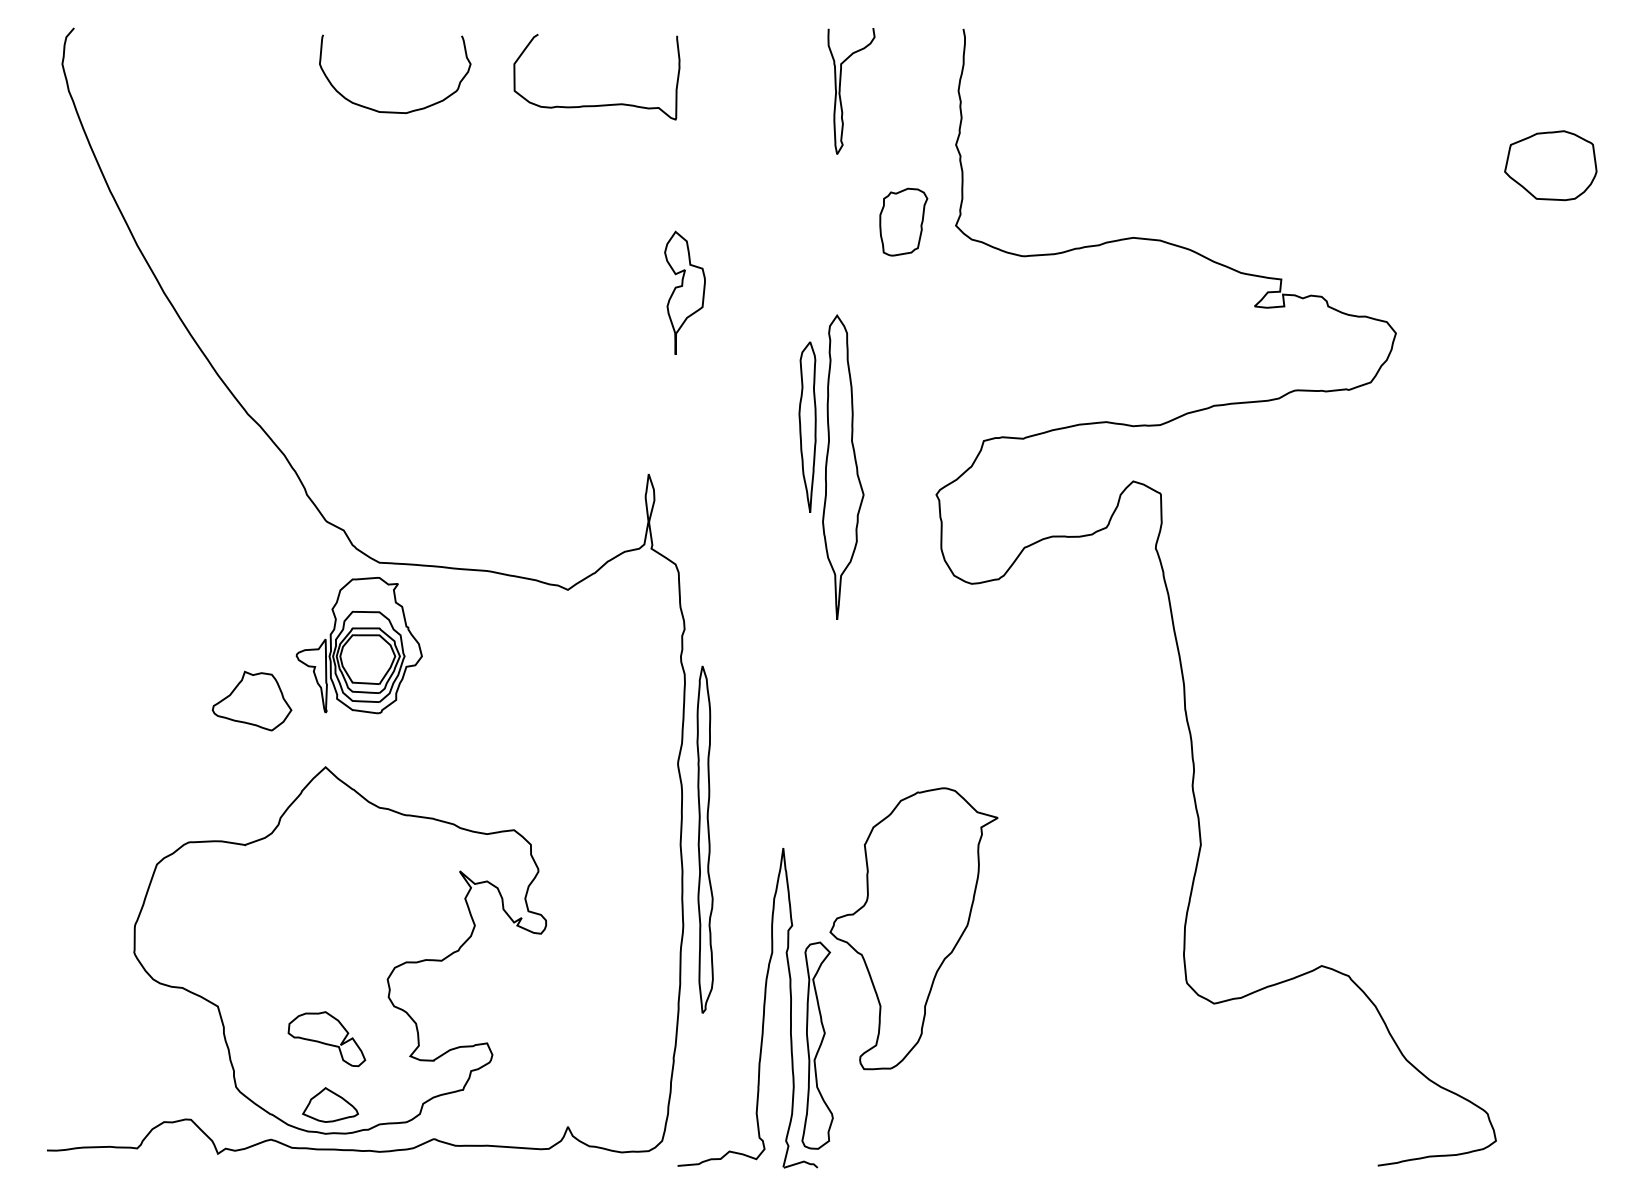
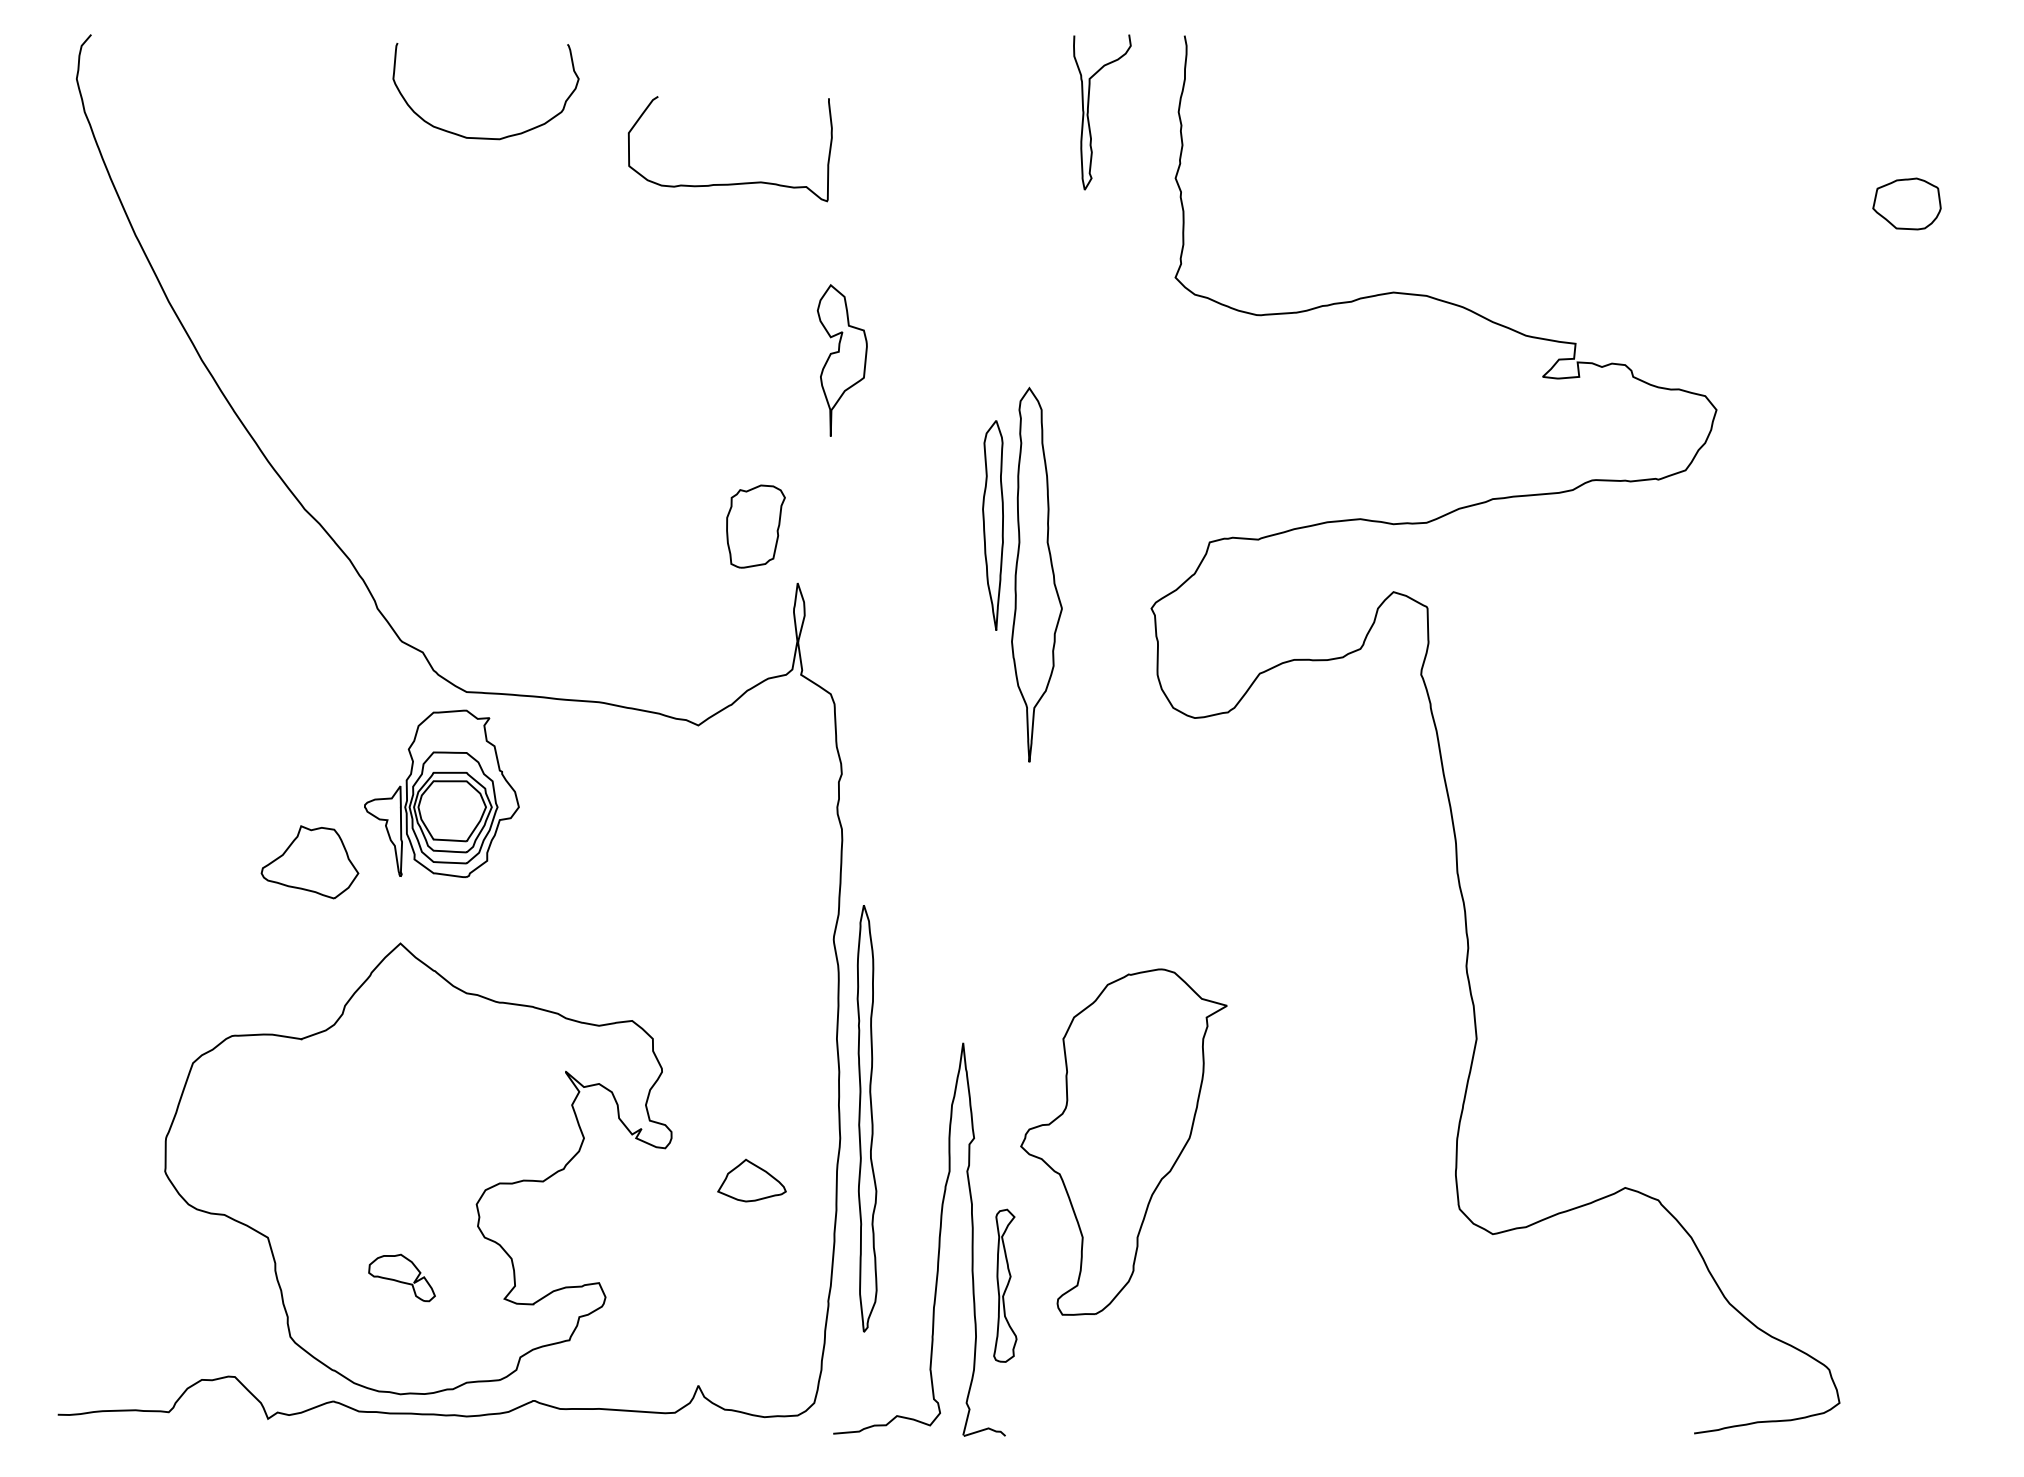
curve: (840, 91) -> (1088, 112), moved
curve: (599, 104) -> (733, 182), moved
part: (1550, 165) -> (1906, 203), size x0.6
part: (903, 221) -> (755, 525), moved
part: (704, 839) -> (866, 1118), moved
part: (326, 1039) -> (401, 1278), size x0.7
part: (817, 1045) -> (1005, 1285), size x0.6
part: (330, 1104) -> (751, 1179), moved

